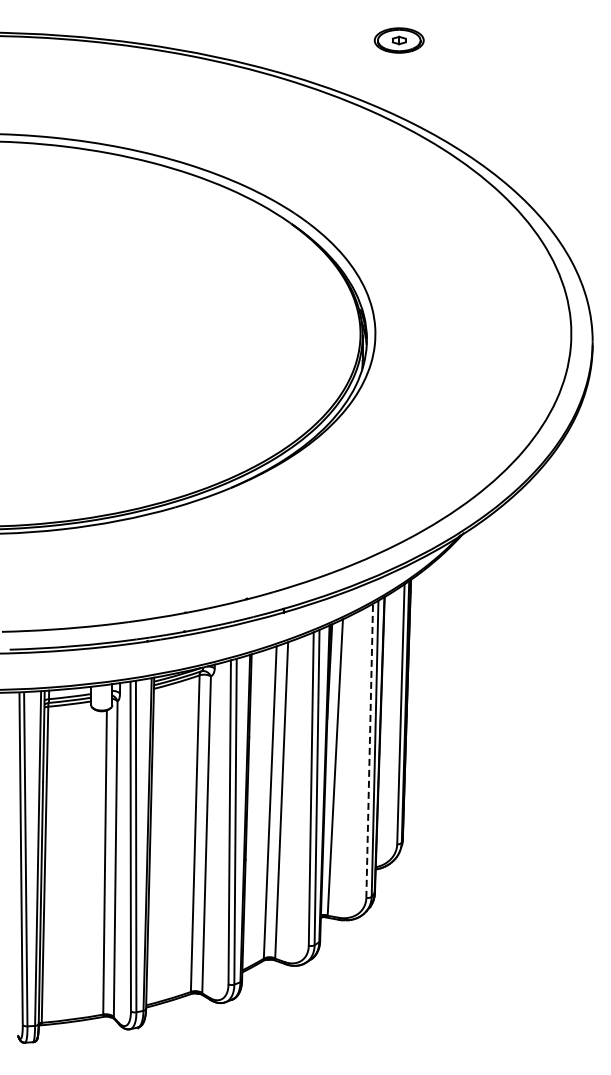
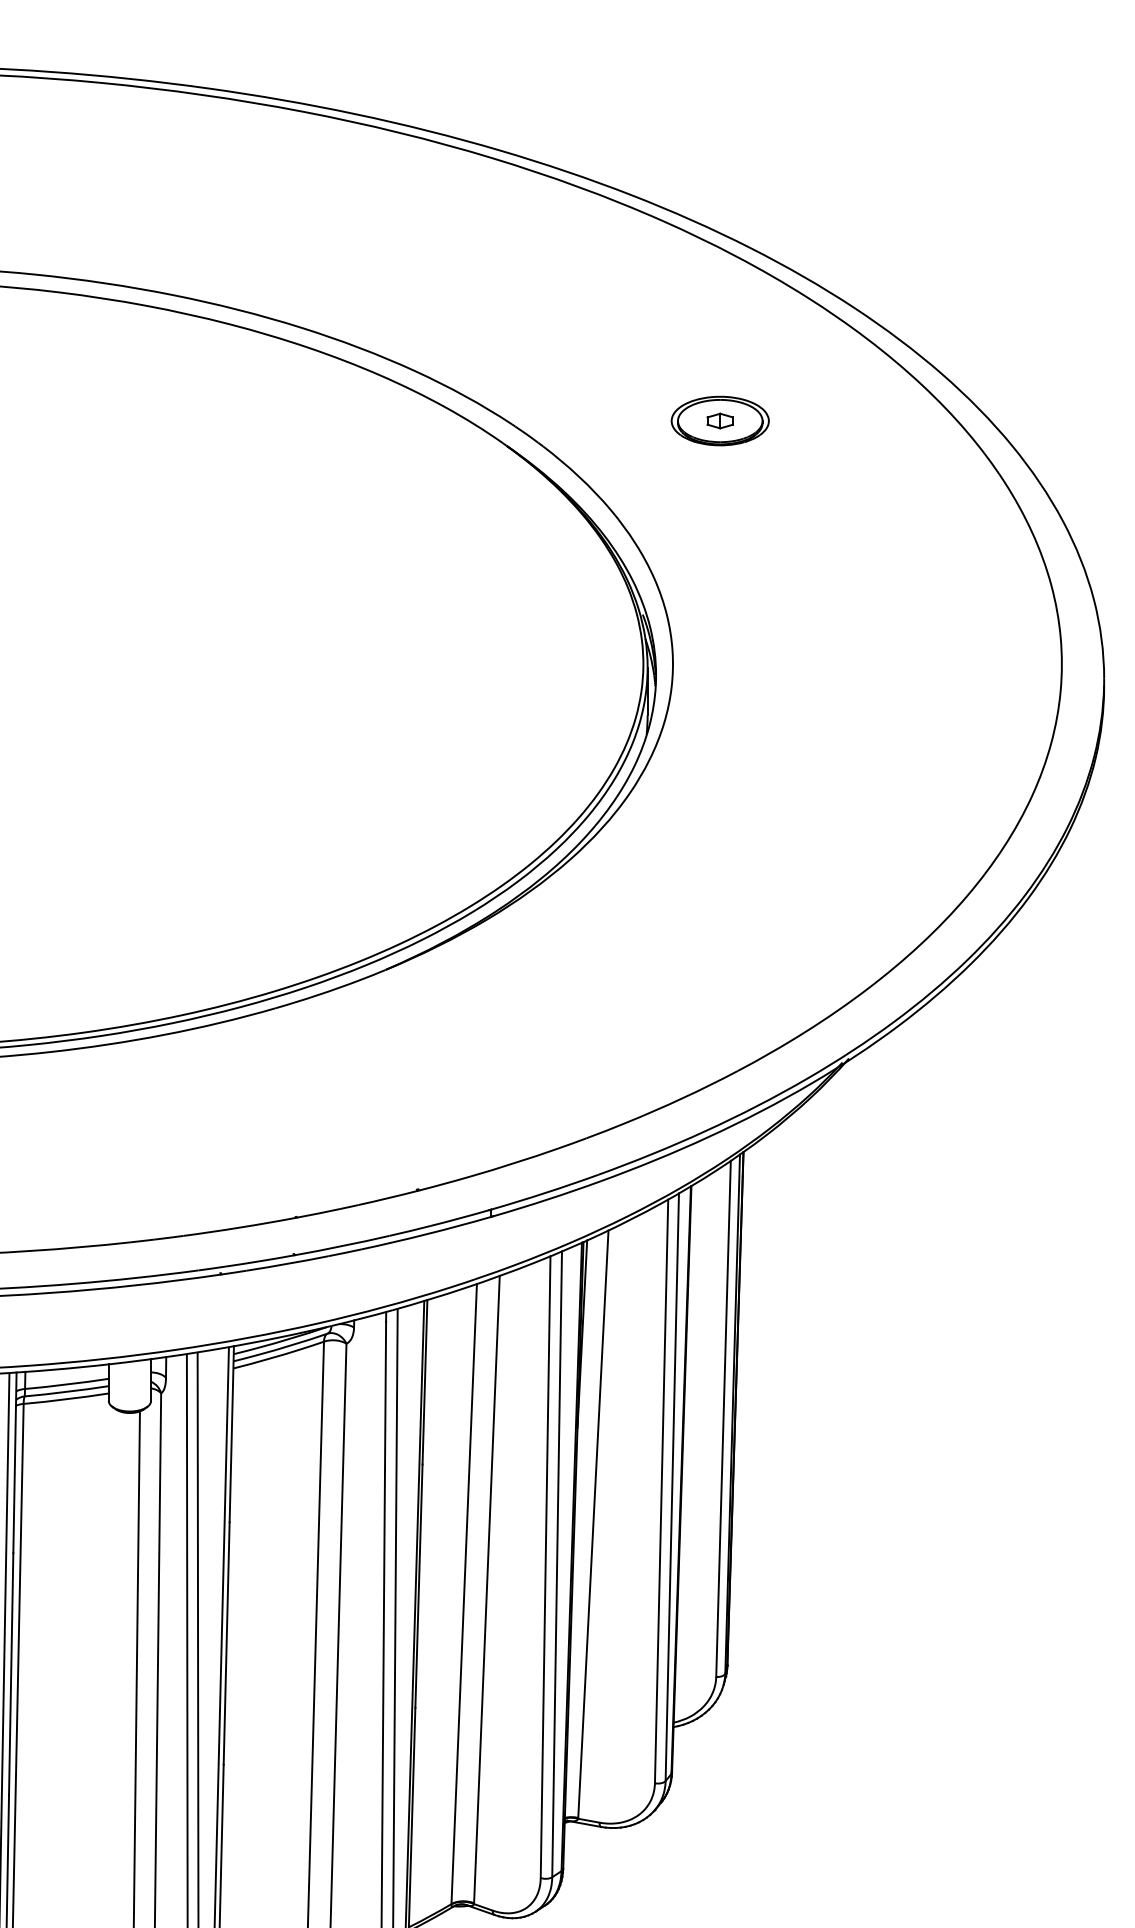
part: (398, 40) -> (718, 420), moved
line: (369, 750) -> (661, 1490), dashed -> solid

